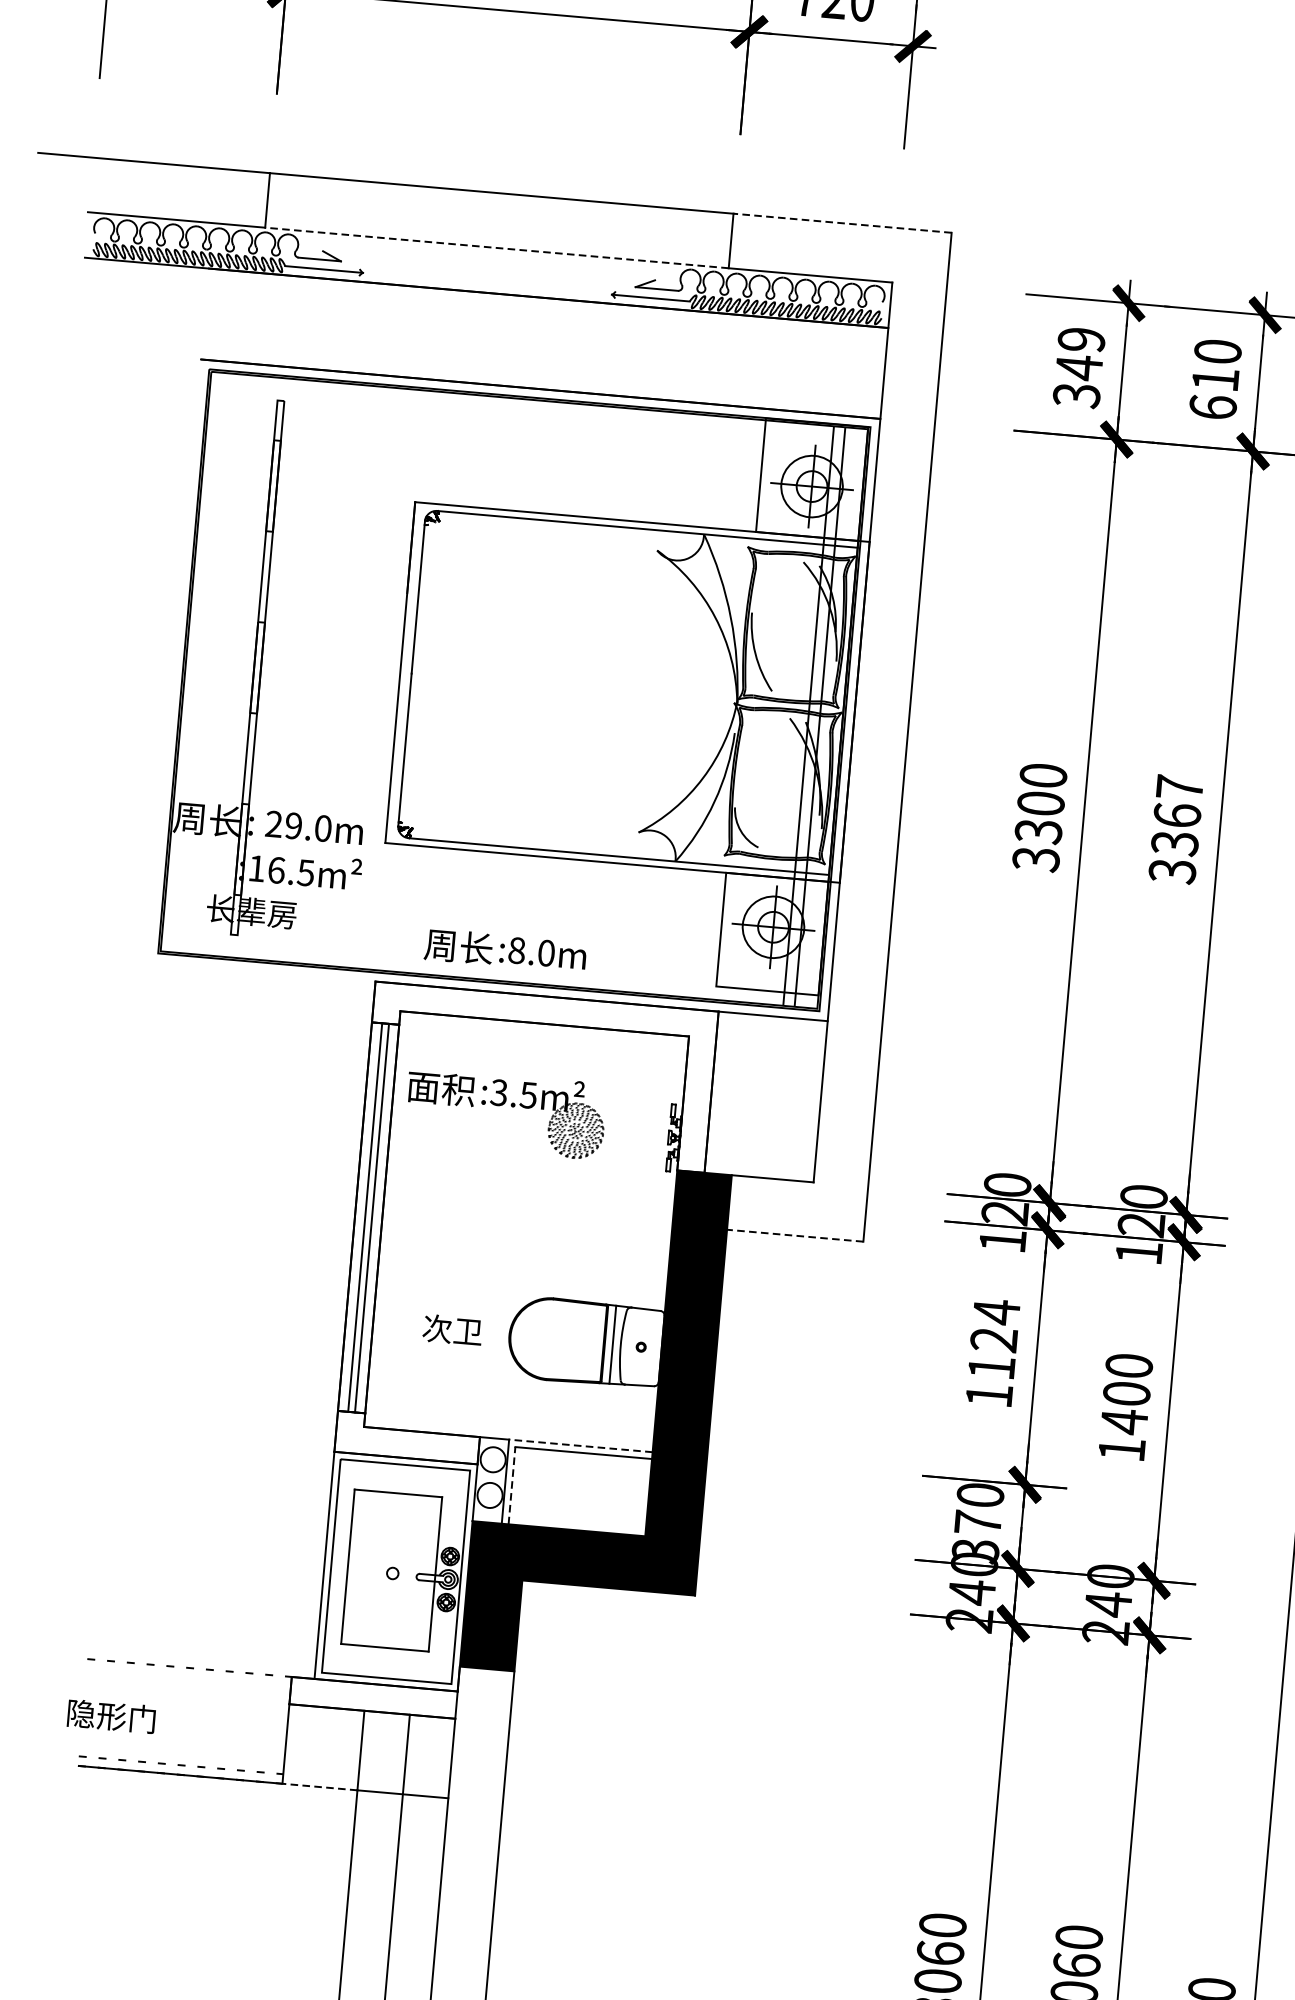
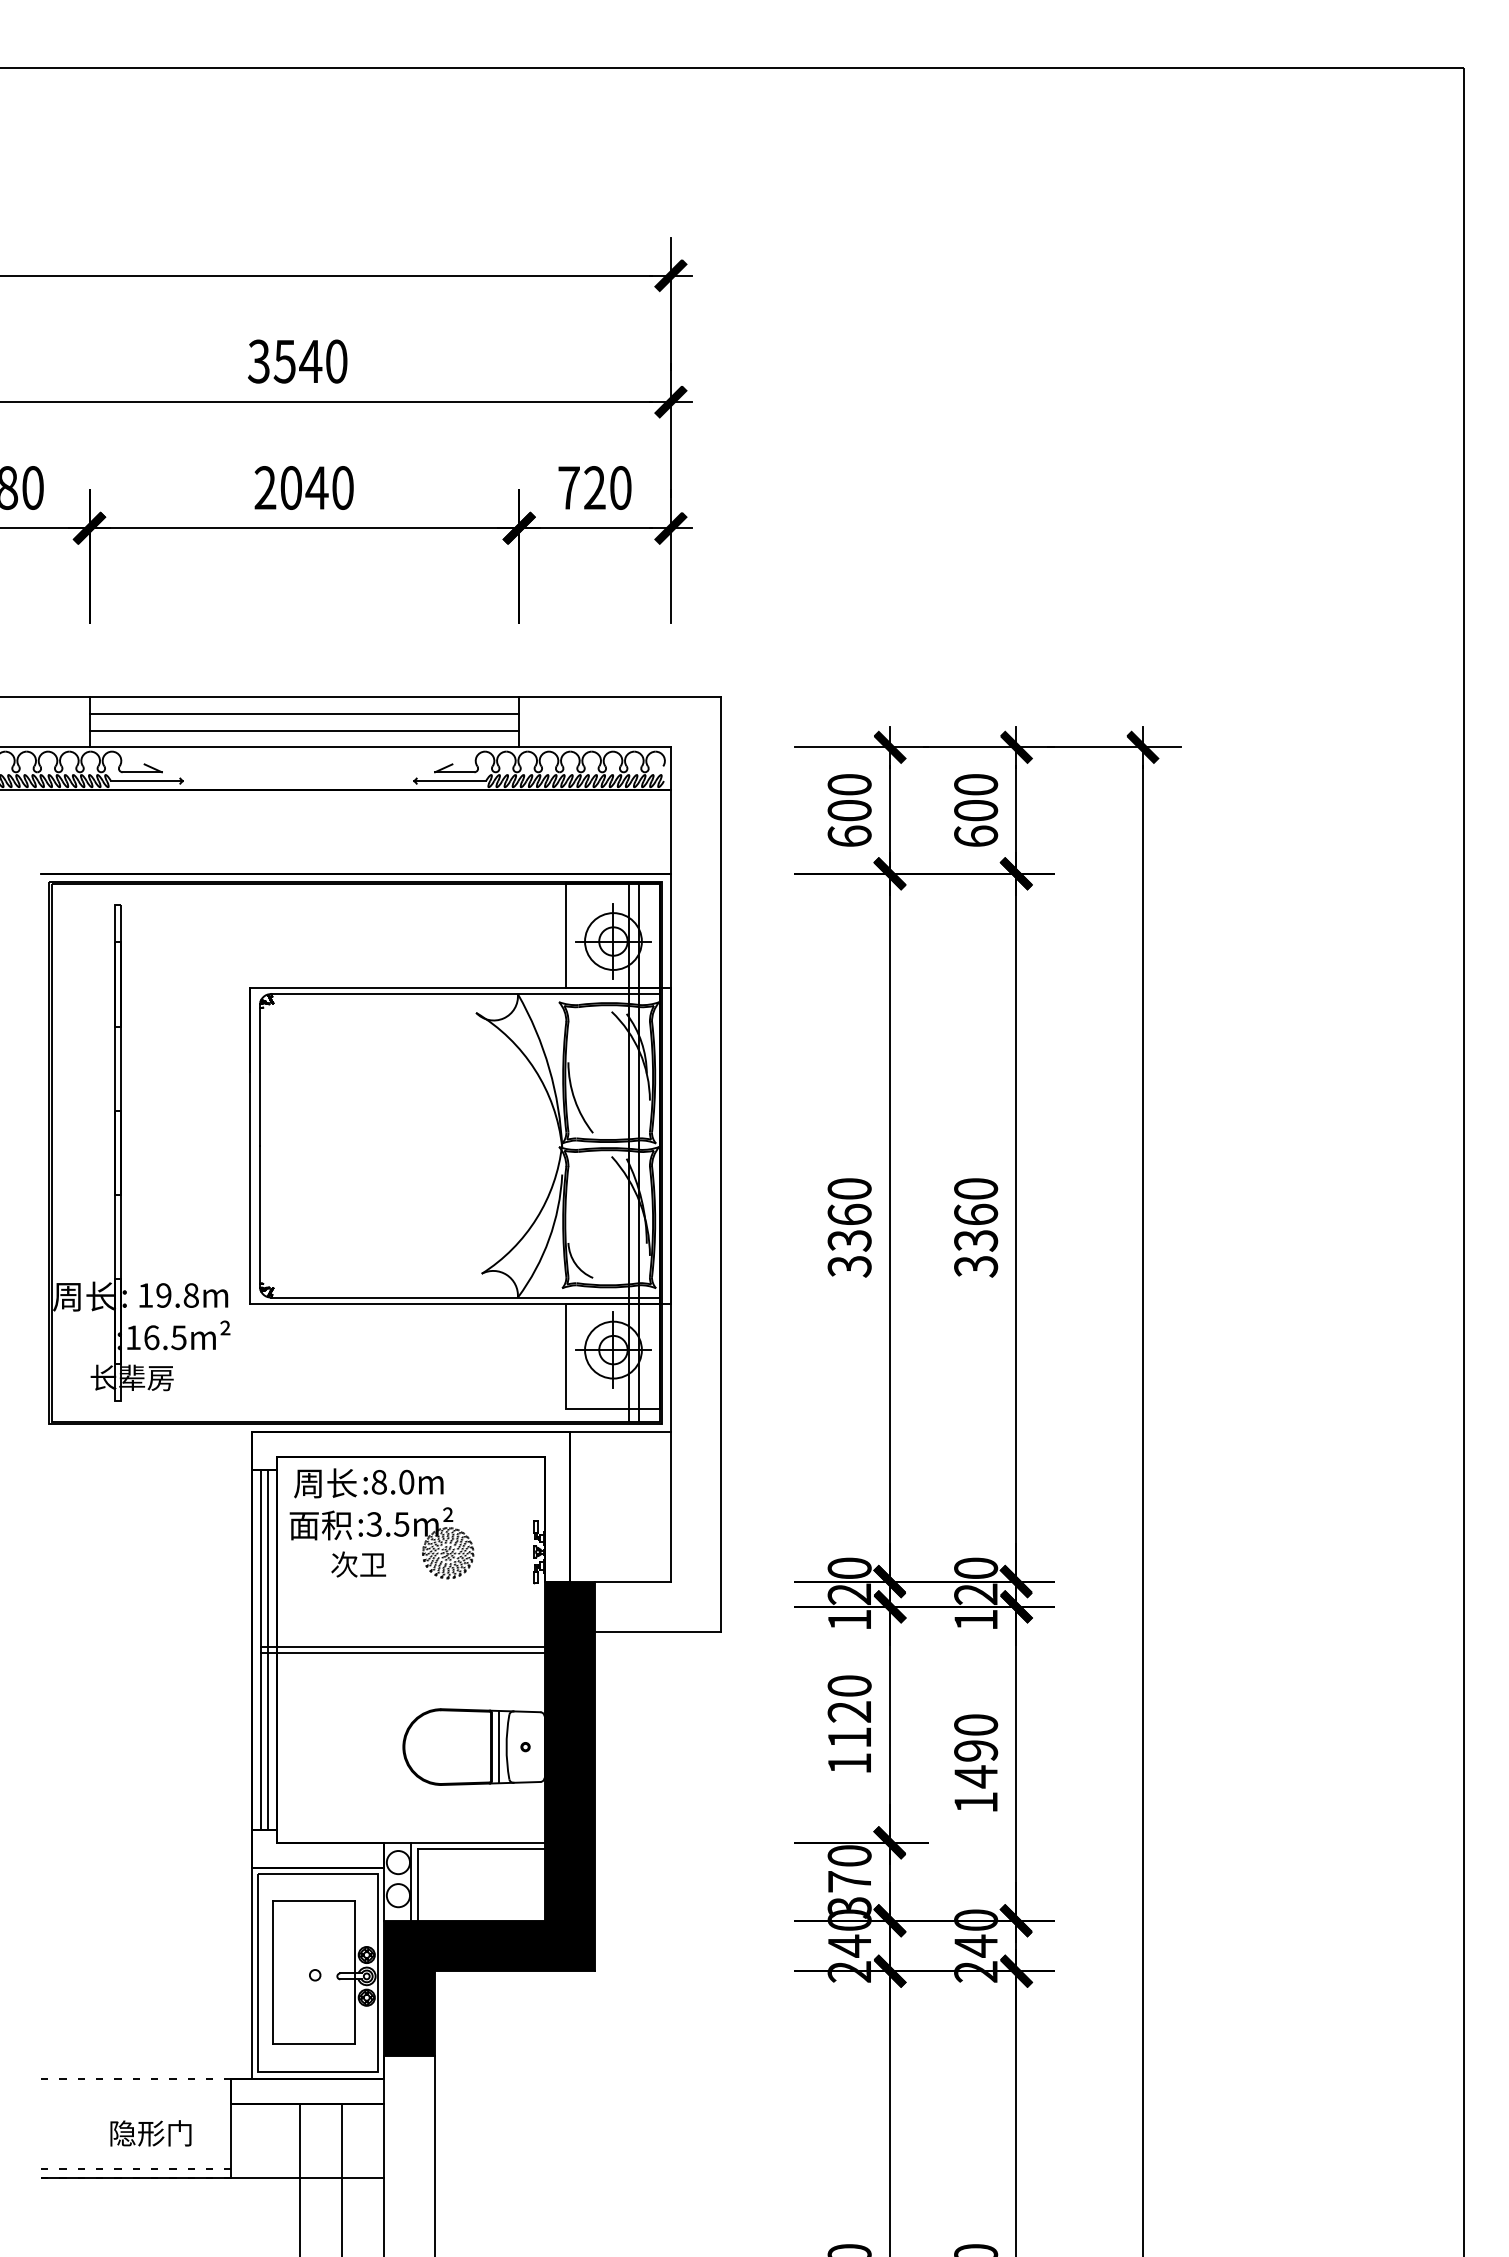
line: (500, 211) -> (304, 713), added
line: (841, 222) -> (619, 696), dashed -> solid
line: (498, 229) -> (304, 730), added
line: (497, 248) -> (304, 747), dashed -> solid
text: (1079, 367) -> (849, 810), 349 -> 600
text: (1216, 379) -> (976, 810), 610 -> 600
text: (1180, 787) -> (976, 1188), 3367 -> 3360
text: (1040, 803) -> (849, 1214), 3300 -> 3360
text: (298, 826) -> (168, 1295), 29.0m -> 19.8m
text: (505, 950) -> (368, 1483), moved
line: (517, 1227) -> (402, 1646), added
line: (517, 1234) -> (402, 1653), added
line: (794, 1236) -> (657, 1632), dashed -> solid
text: (996, 1311) -> (849, 1685), 1124 -> 1120
text: (452, 1330) -> (358, 1564), moved
text: (1127, 1393) -> (976, 1750), 1400 -> 1490
line: (581, 1445) -> (478, 1842), dashed -> solid
line: (511, 1485) -> (417, 1884), dashed -> solid
text: (111, 1716) -> (150, 2133), moved
line: (320, 1786) -> (265, 2177), dashed -> solid

